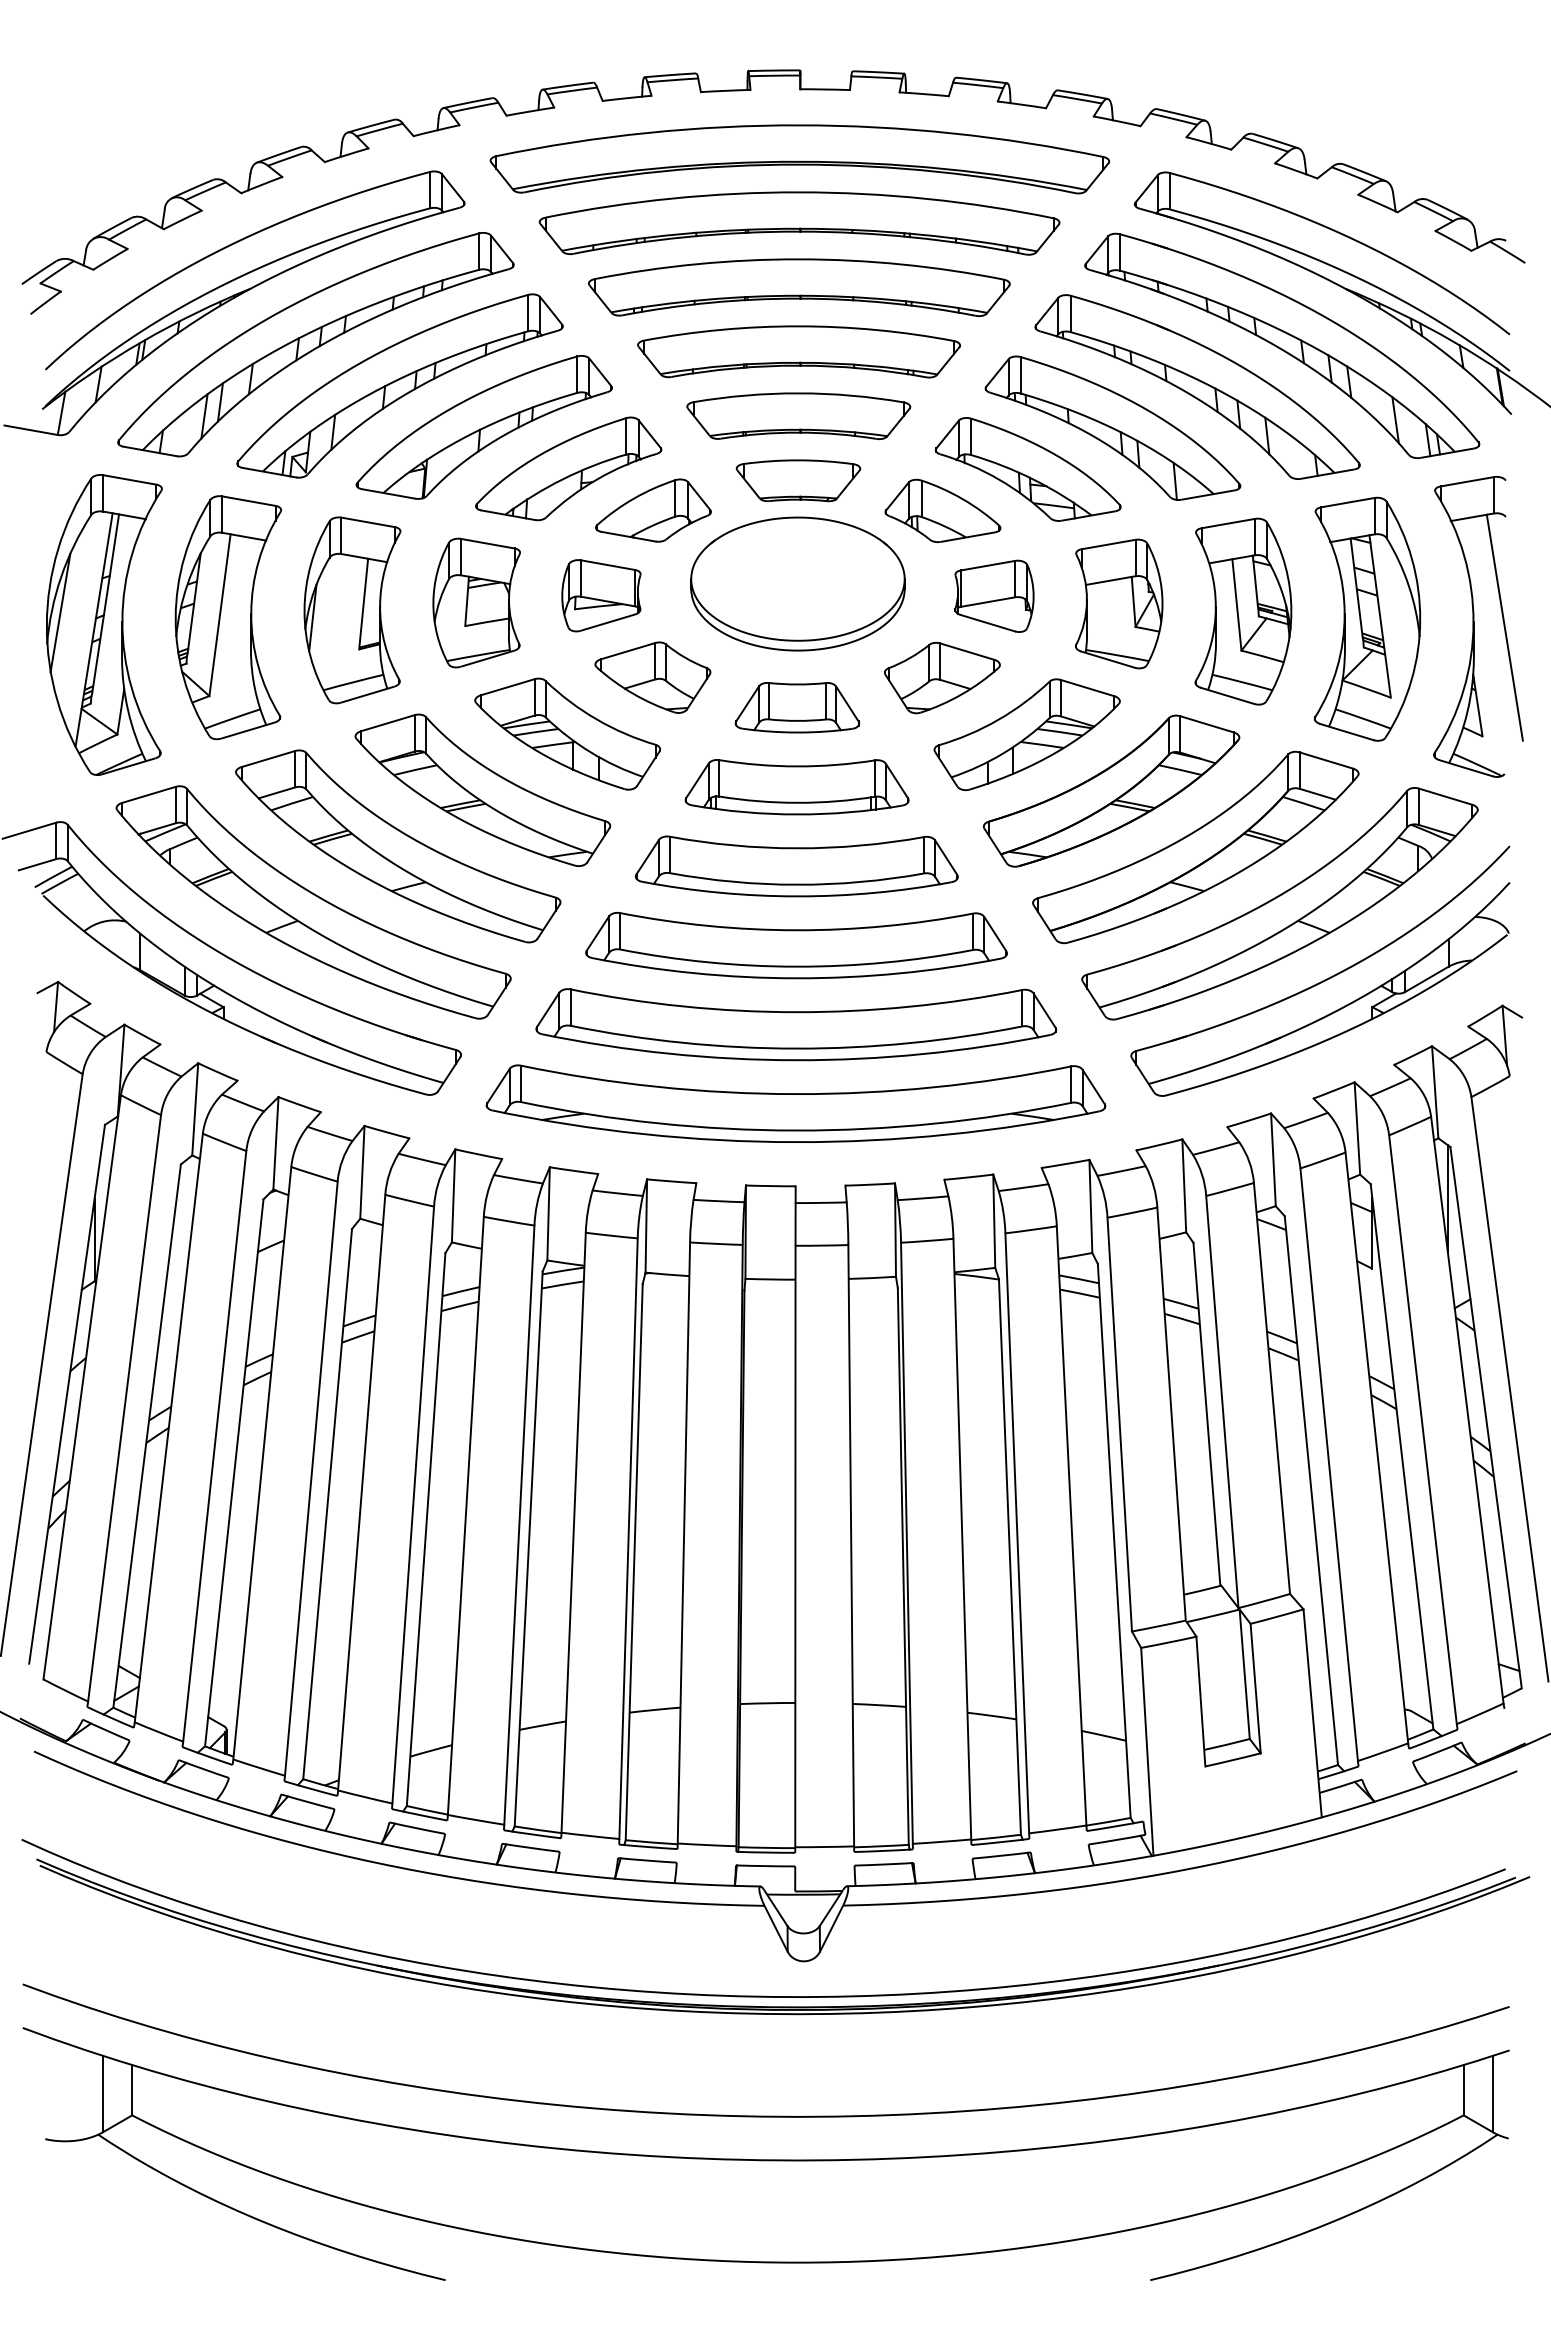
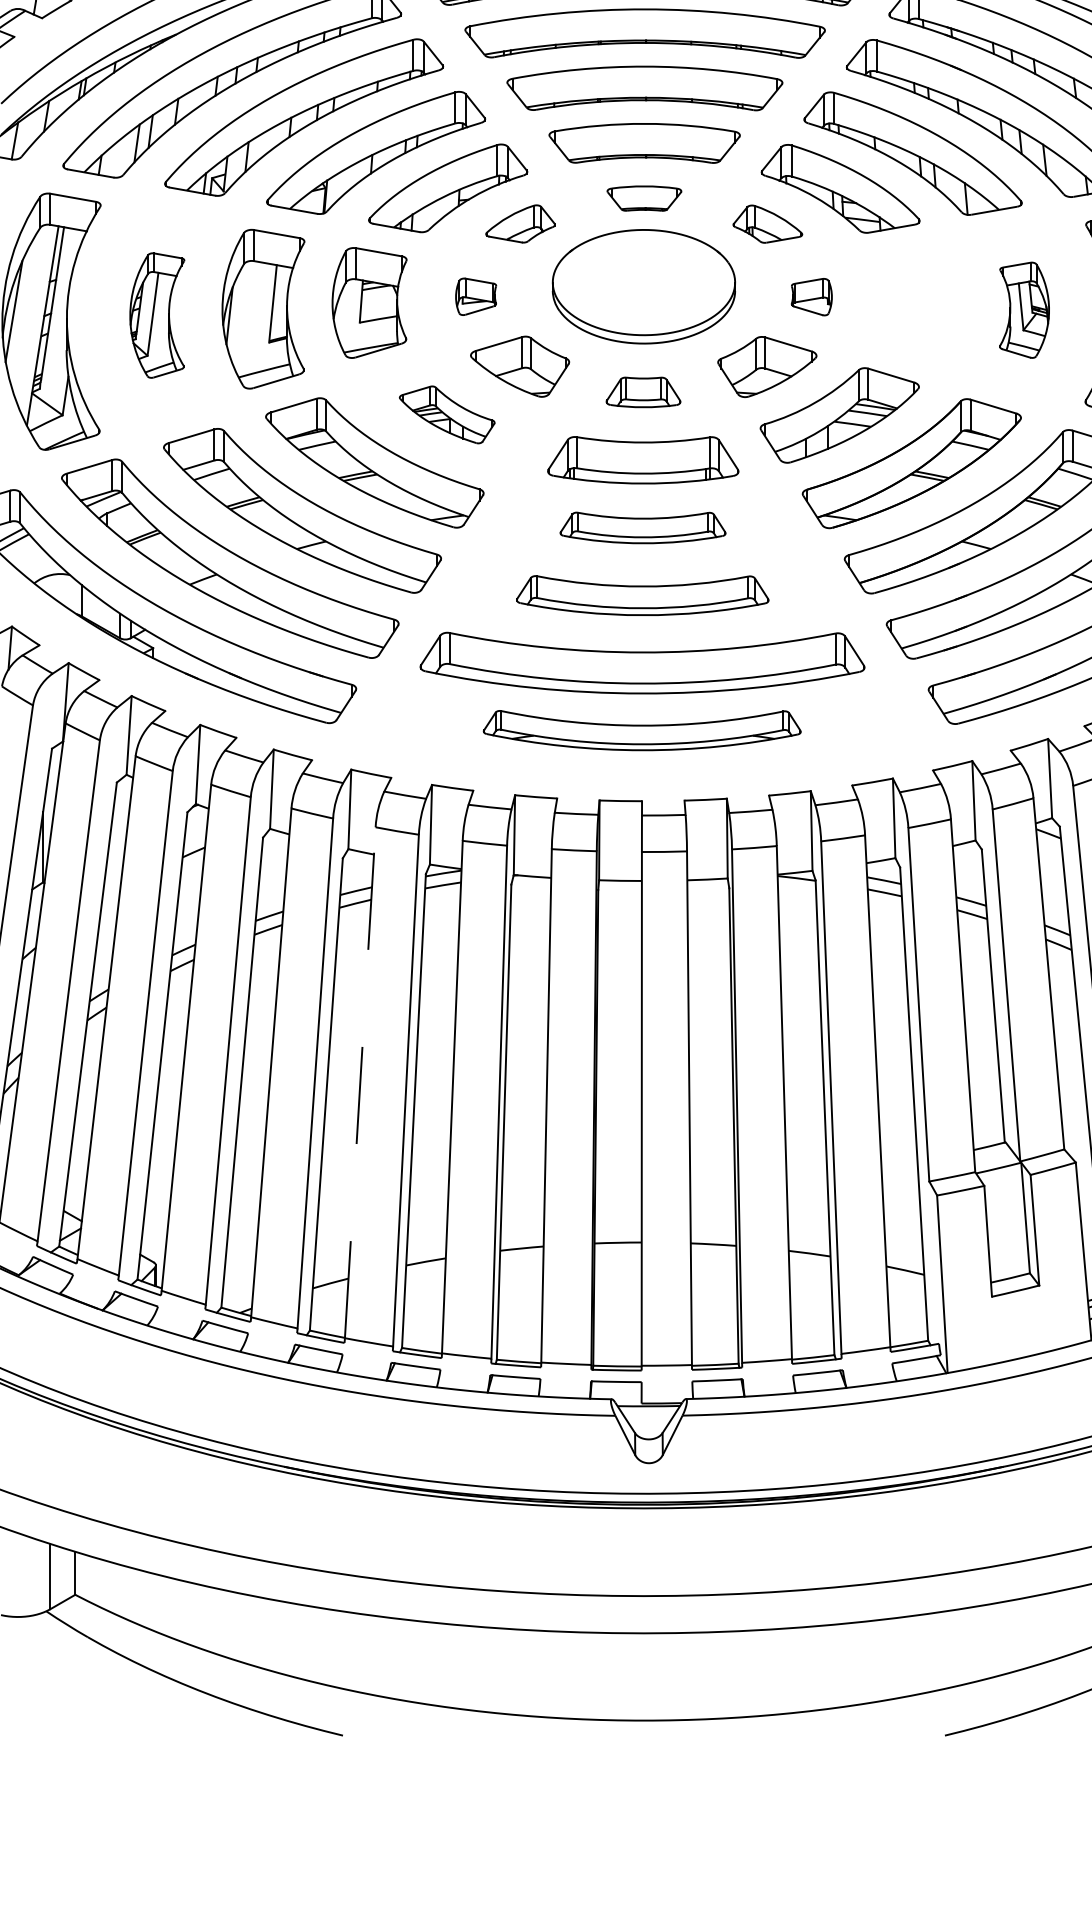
part: (798, 480) -> (644, 198), size x0.7
part: (653, 510) -> (520, 223), size x0.7
part: (942, 510) -> (767, 223), size x0.7
part: (601, 595) -> (476, 296), size x0.6
part: (994, 595) -> (811, 296), size x0.6
part: (1119, 603) -> (918, 303), removed
part: (1243, 611) -> (1024, 310), size x0.6
part: (227, 617) -> (156, 315), size x0.6
part: (797, 707) -> (643, 392), size x0.7
part: (567, 733) -> (447, 414), size x0.6
part: (796, 866) -> (642, 528), size x0.6
part: (796, 945) -> (642, 595), size x0.7
part: (795, 1103) -> (641, 730), size x0.6
line: (465, 1515) -> (359, 1082), solid -> dashed

